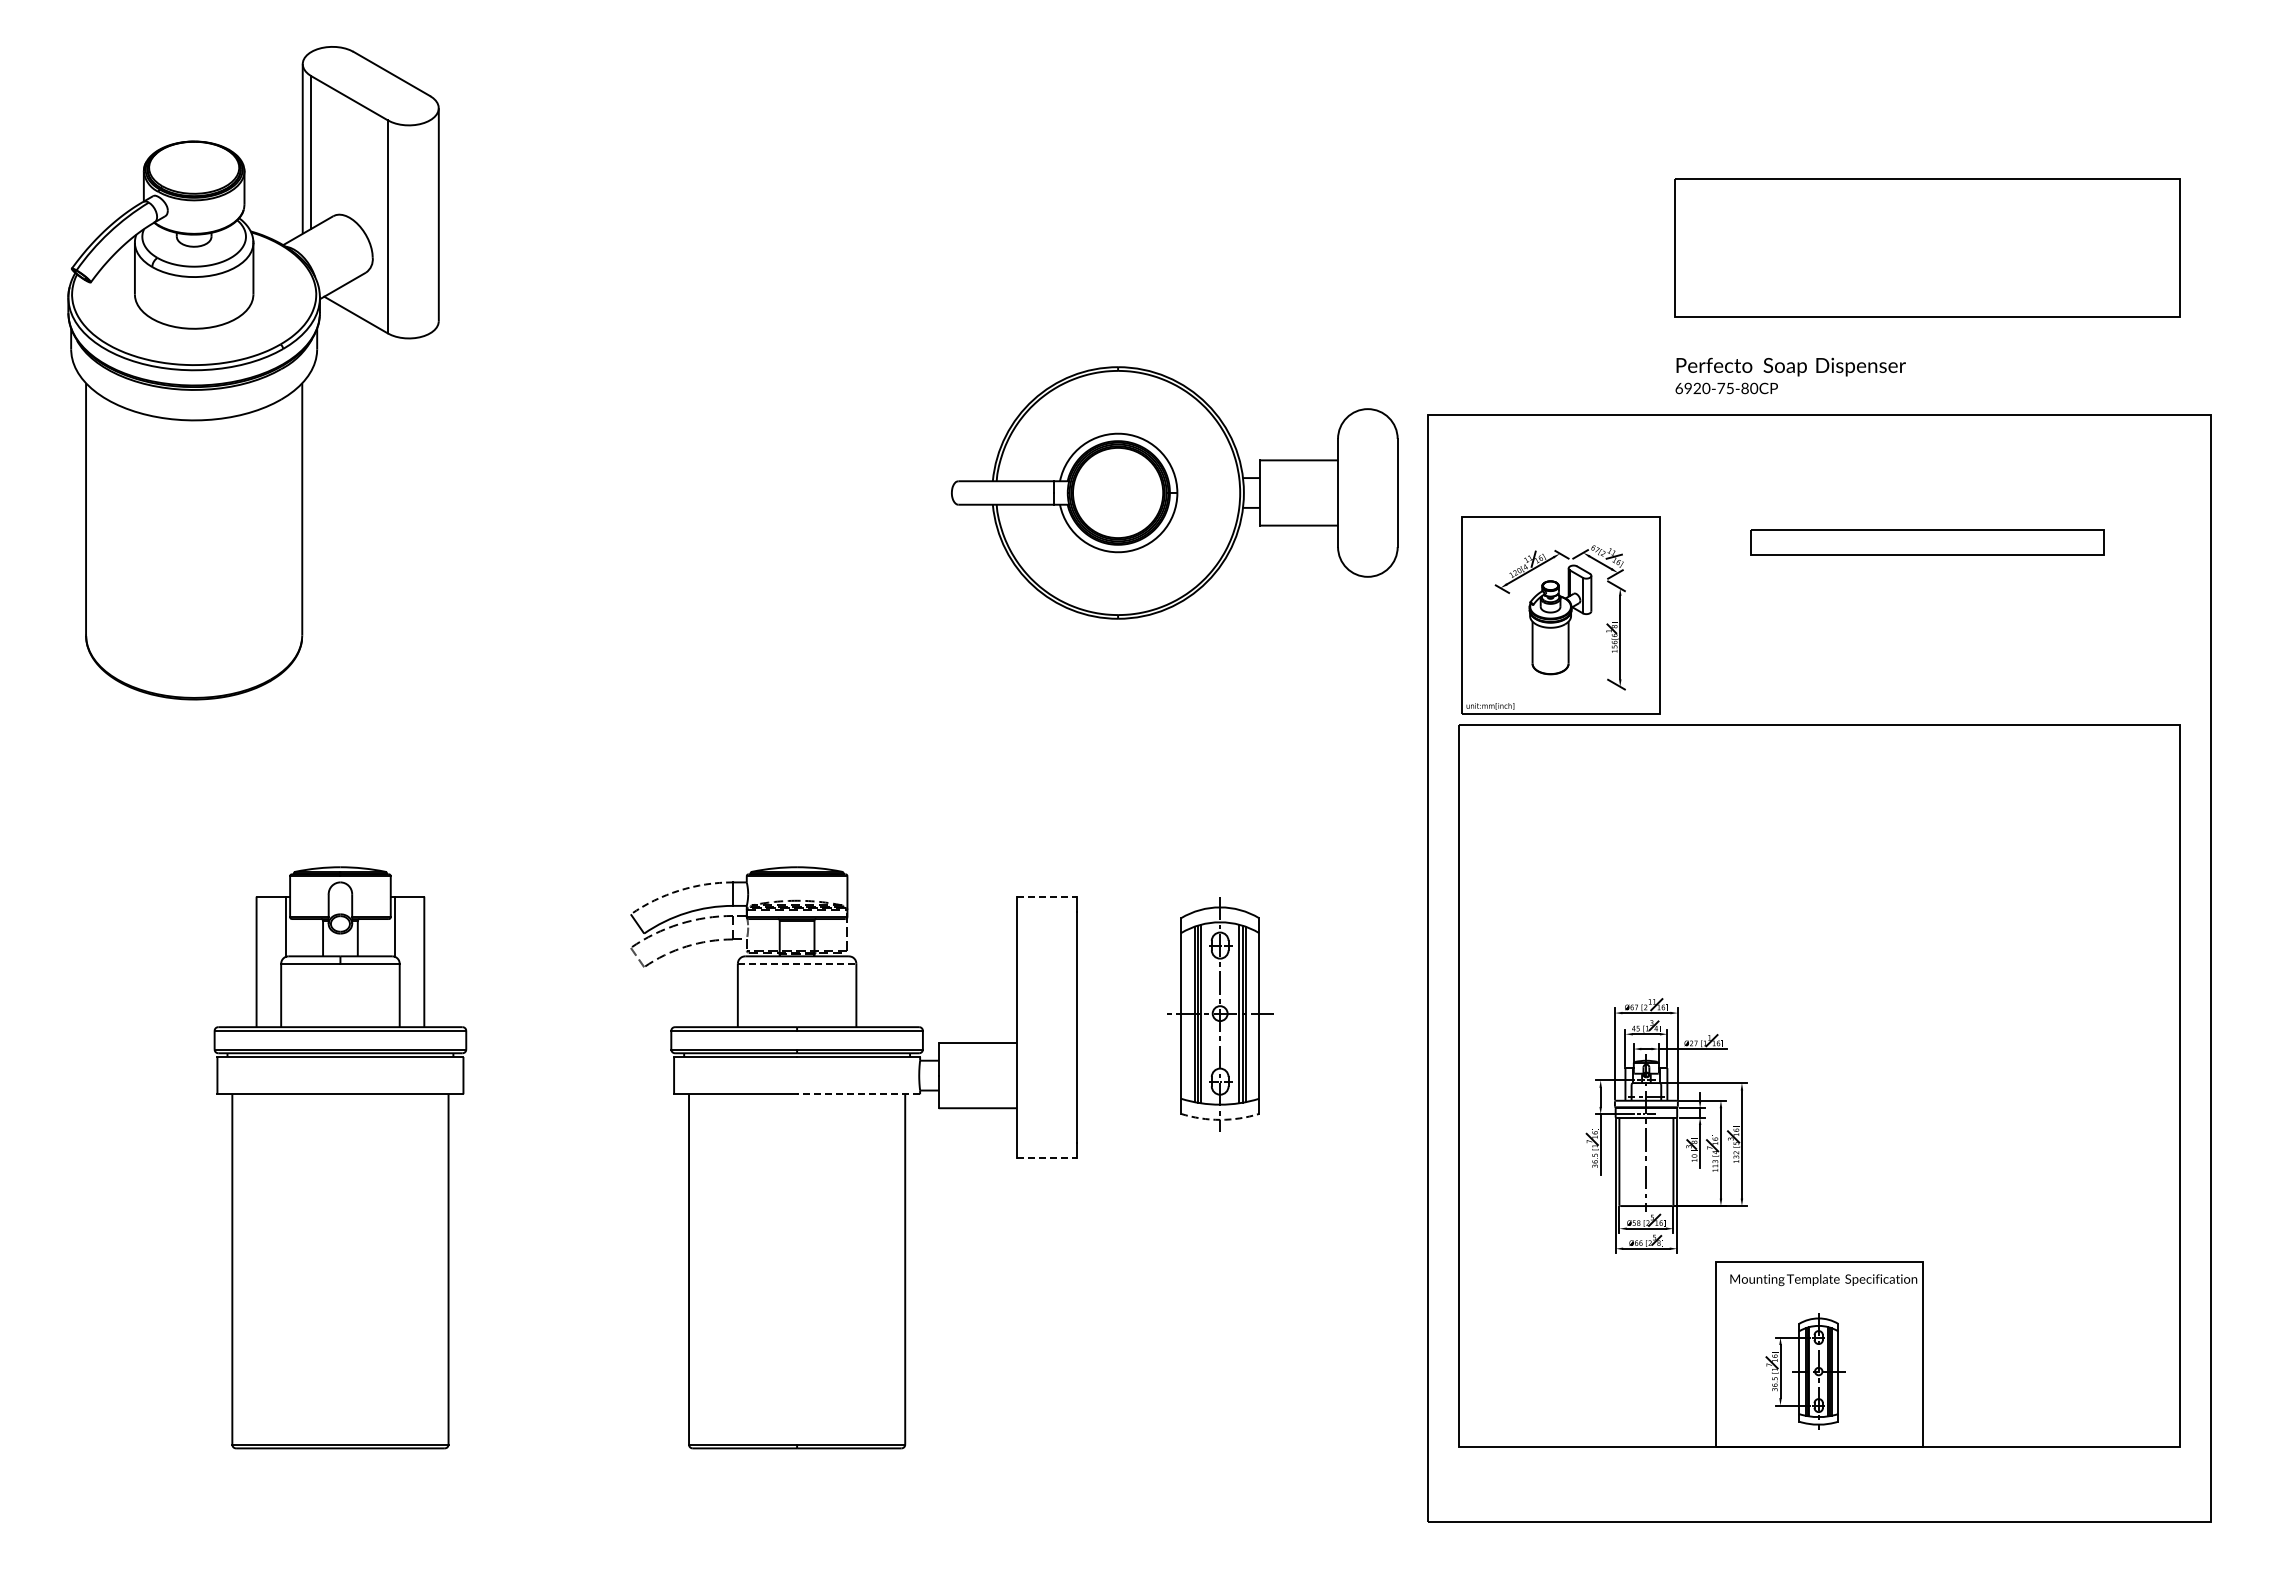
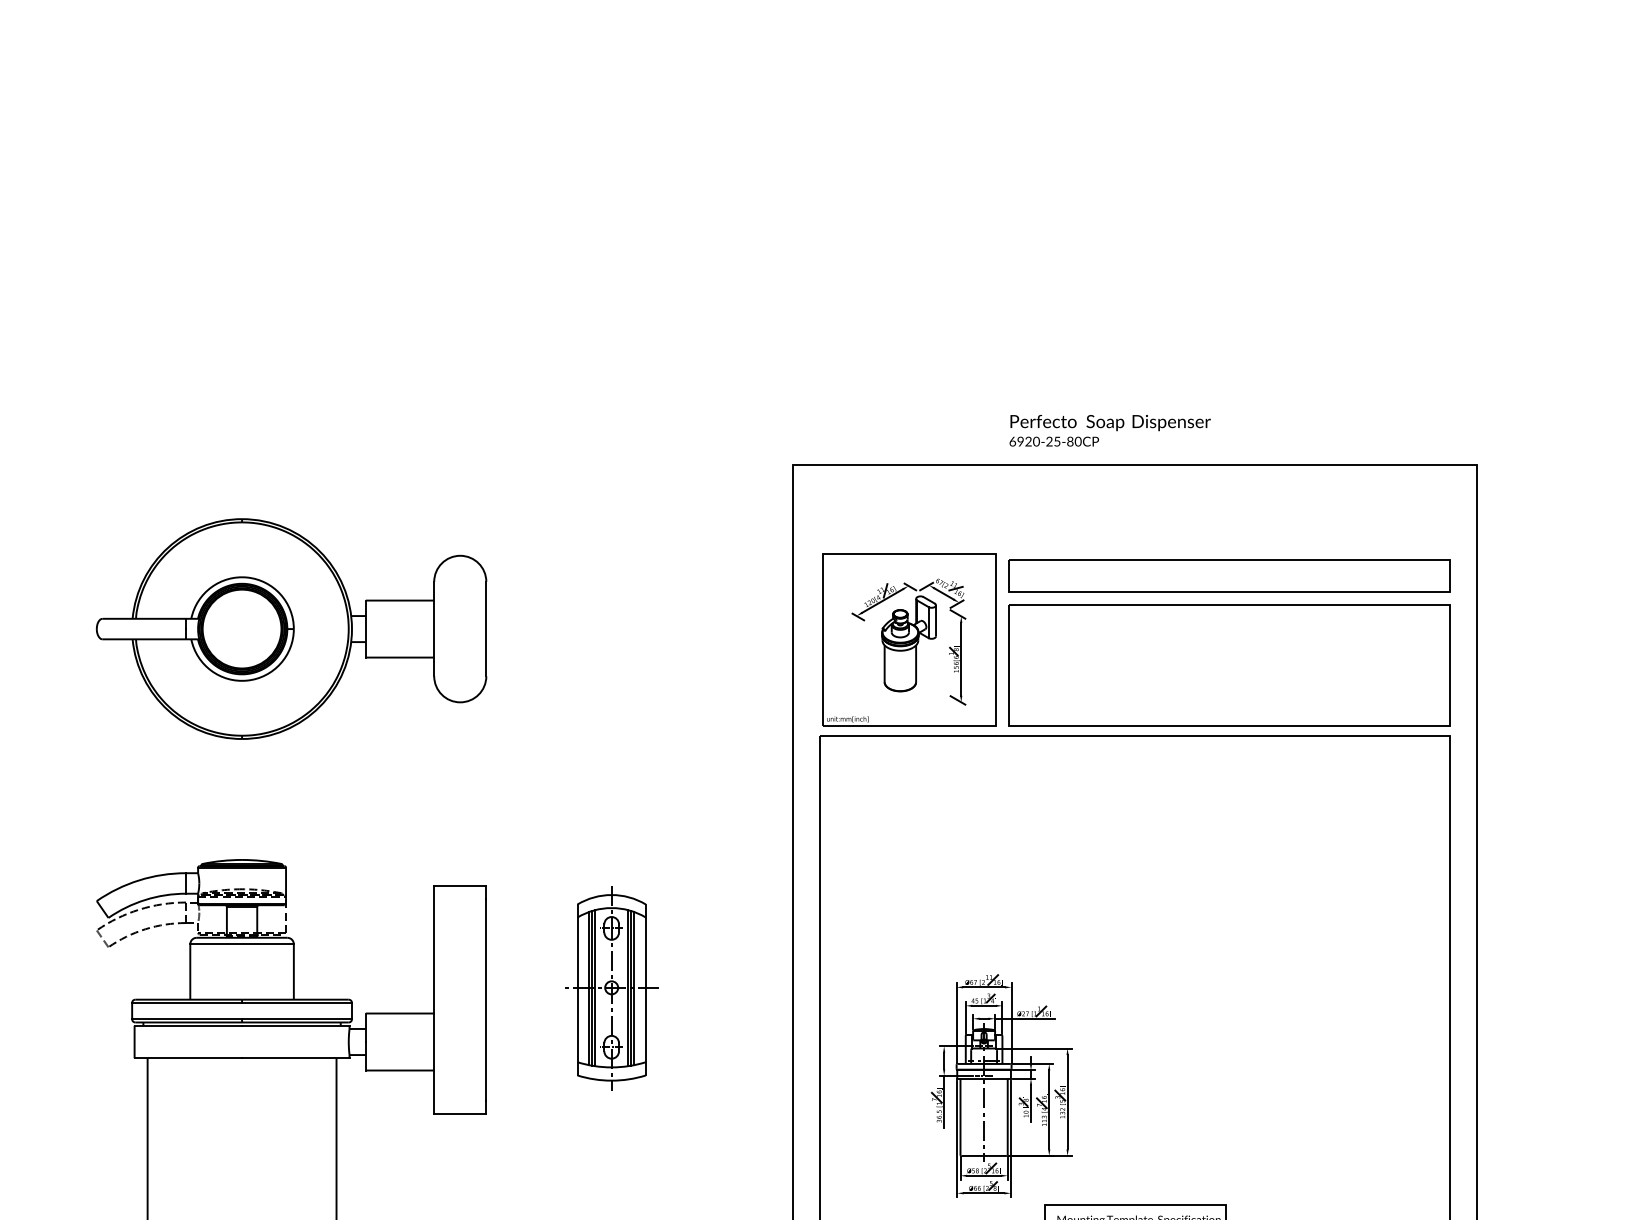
part: (1927, 247) -> (1229, 665), moved
text: (1721, 387) -> (1049, 440), 6920-75-80CP -> 6920-25-80CP
part: (1174, 492) -> (291, 628), moved
part: (1927, 542) -> (1229, 576), size x1.43
arc: (679, 890) -> (139, 880), dashed -> solid
line: (1046, 896) -> (459, 885), dashed -> solid
line: (797, 963) -> (242, 944), dashed -> solid
line: (858, 1094) -> (295, 1058), dashed -> solid
arc: (1220, 1119) -> (611, 1080), dashed -> solid
line: (1046, 1157) -> (459, 1113), dashed -> solid

